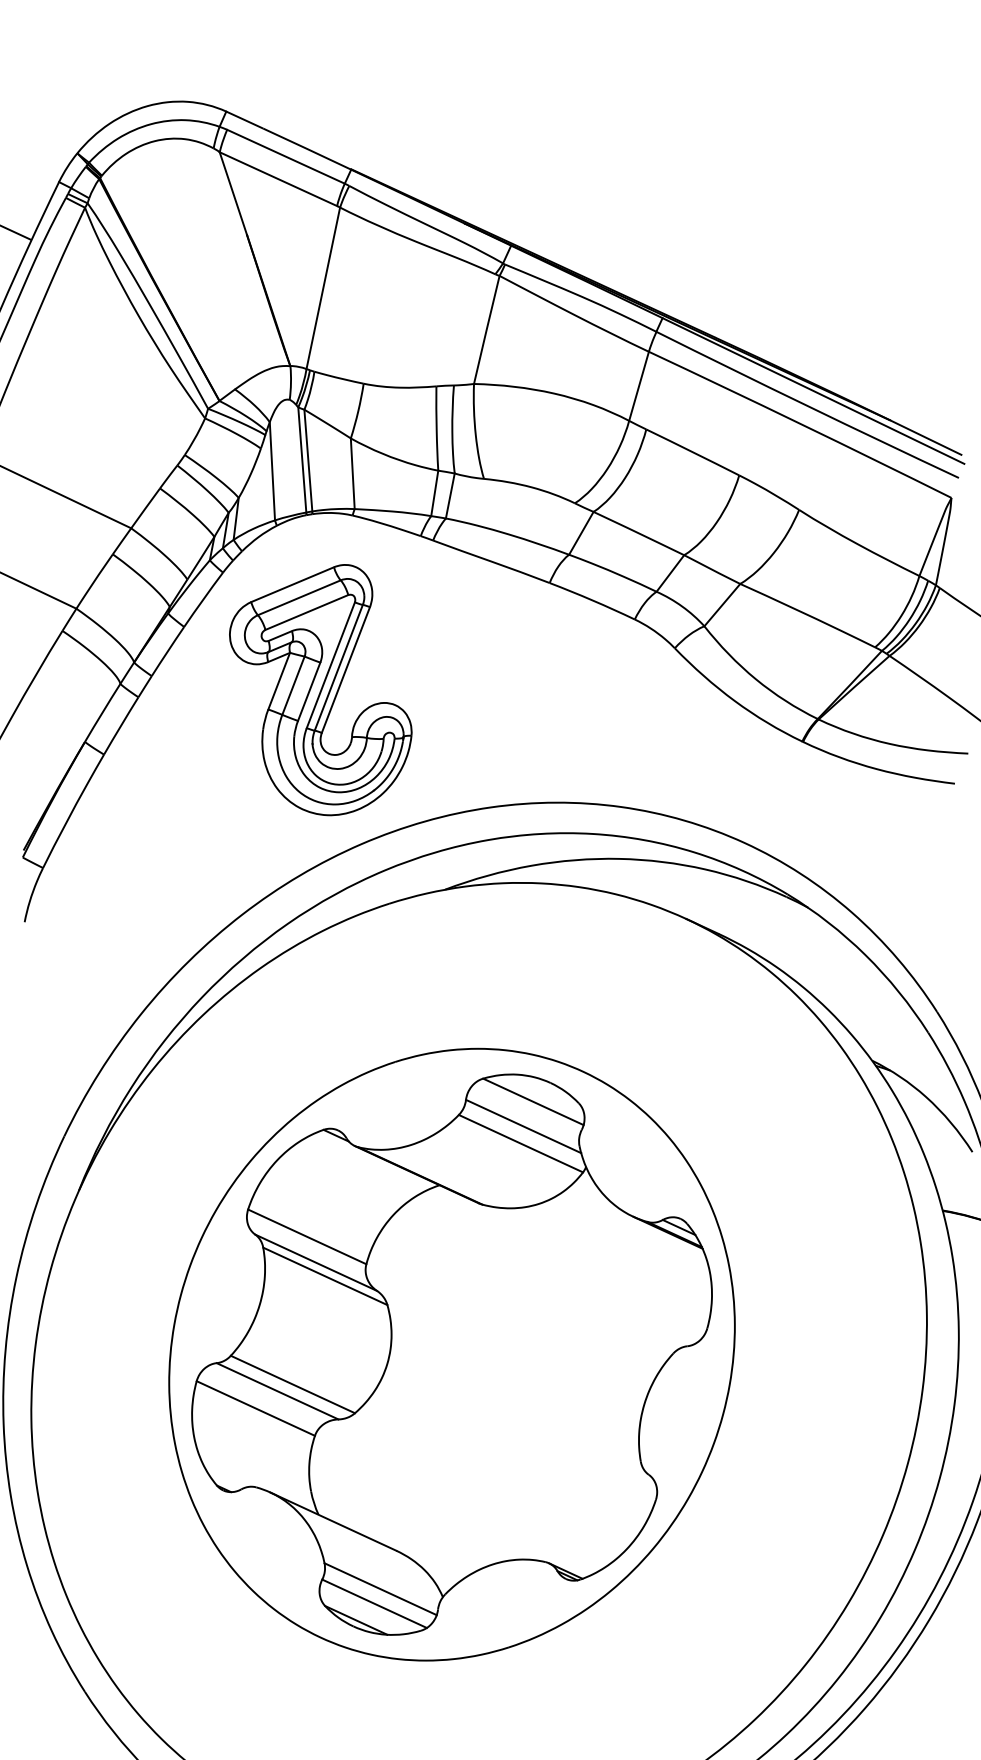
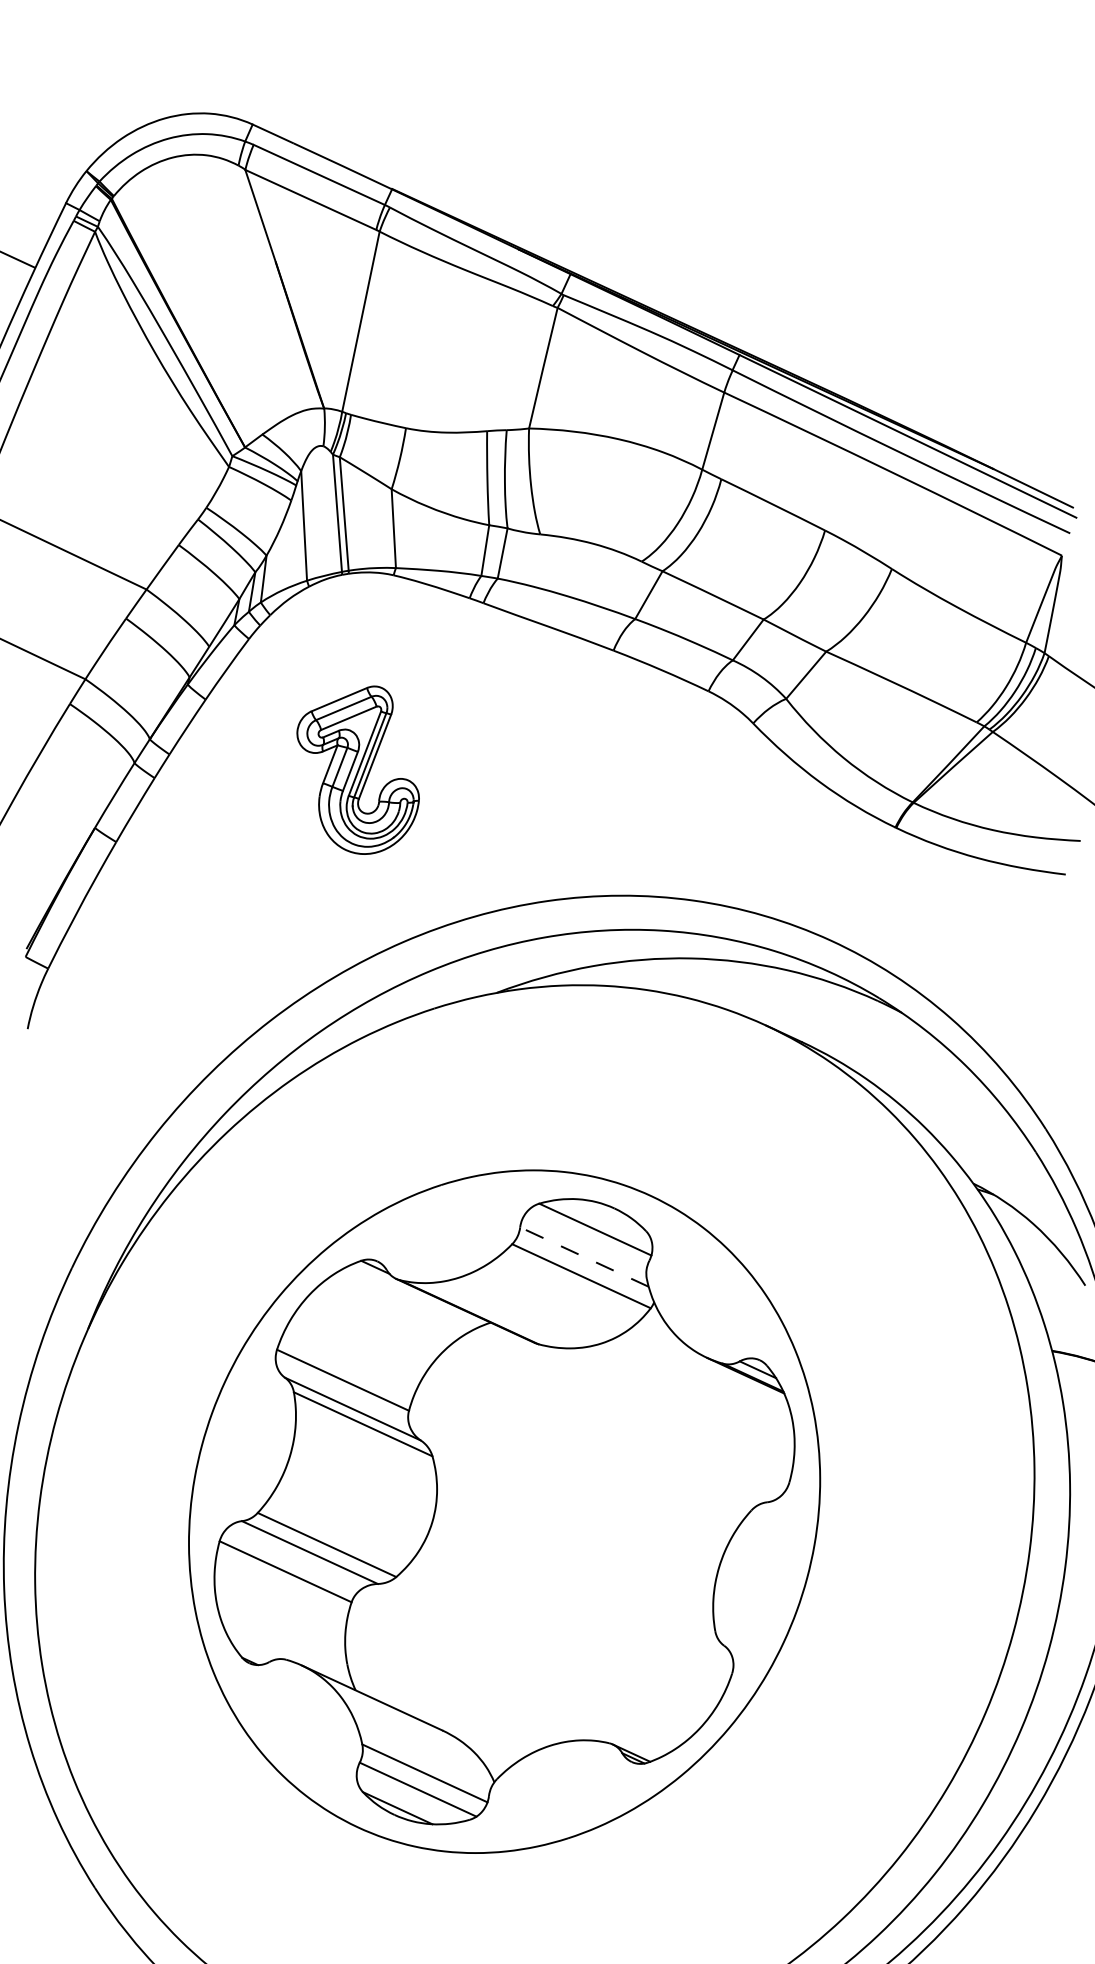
part: (320, 690) -> (357, 770), size x0.6
line: (523, 1126) -> (584, 1257), solid -> dashed

